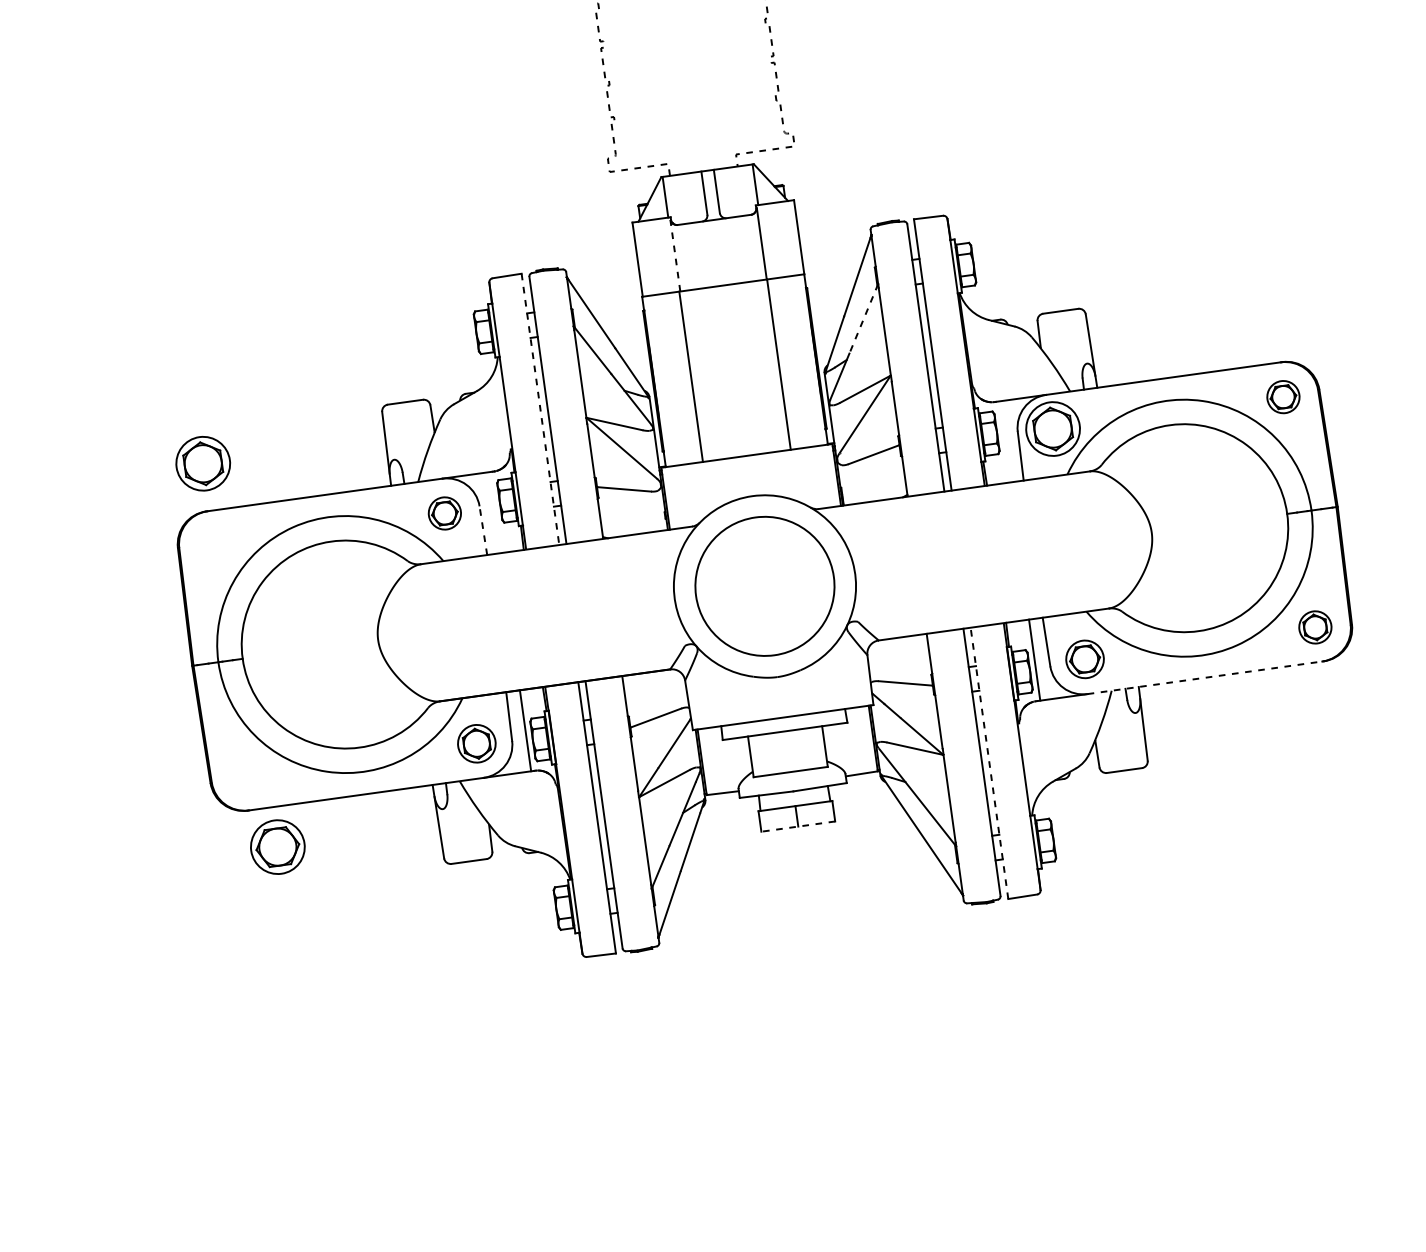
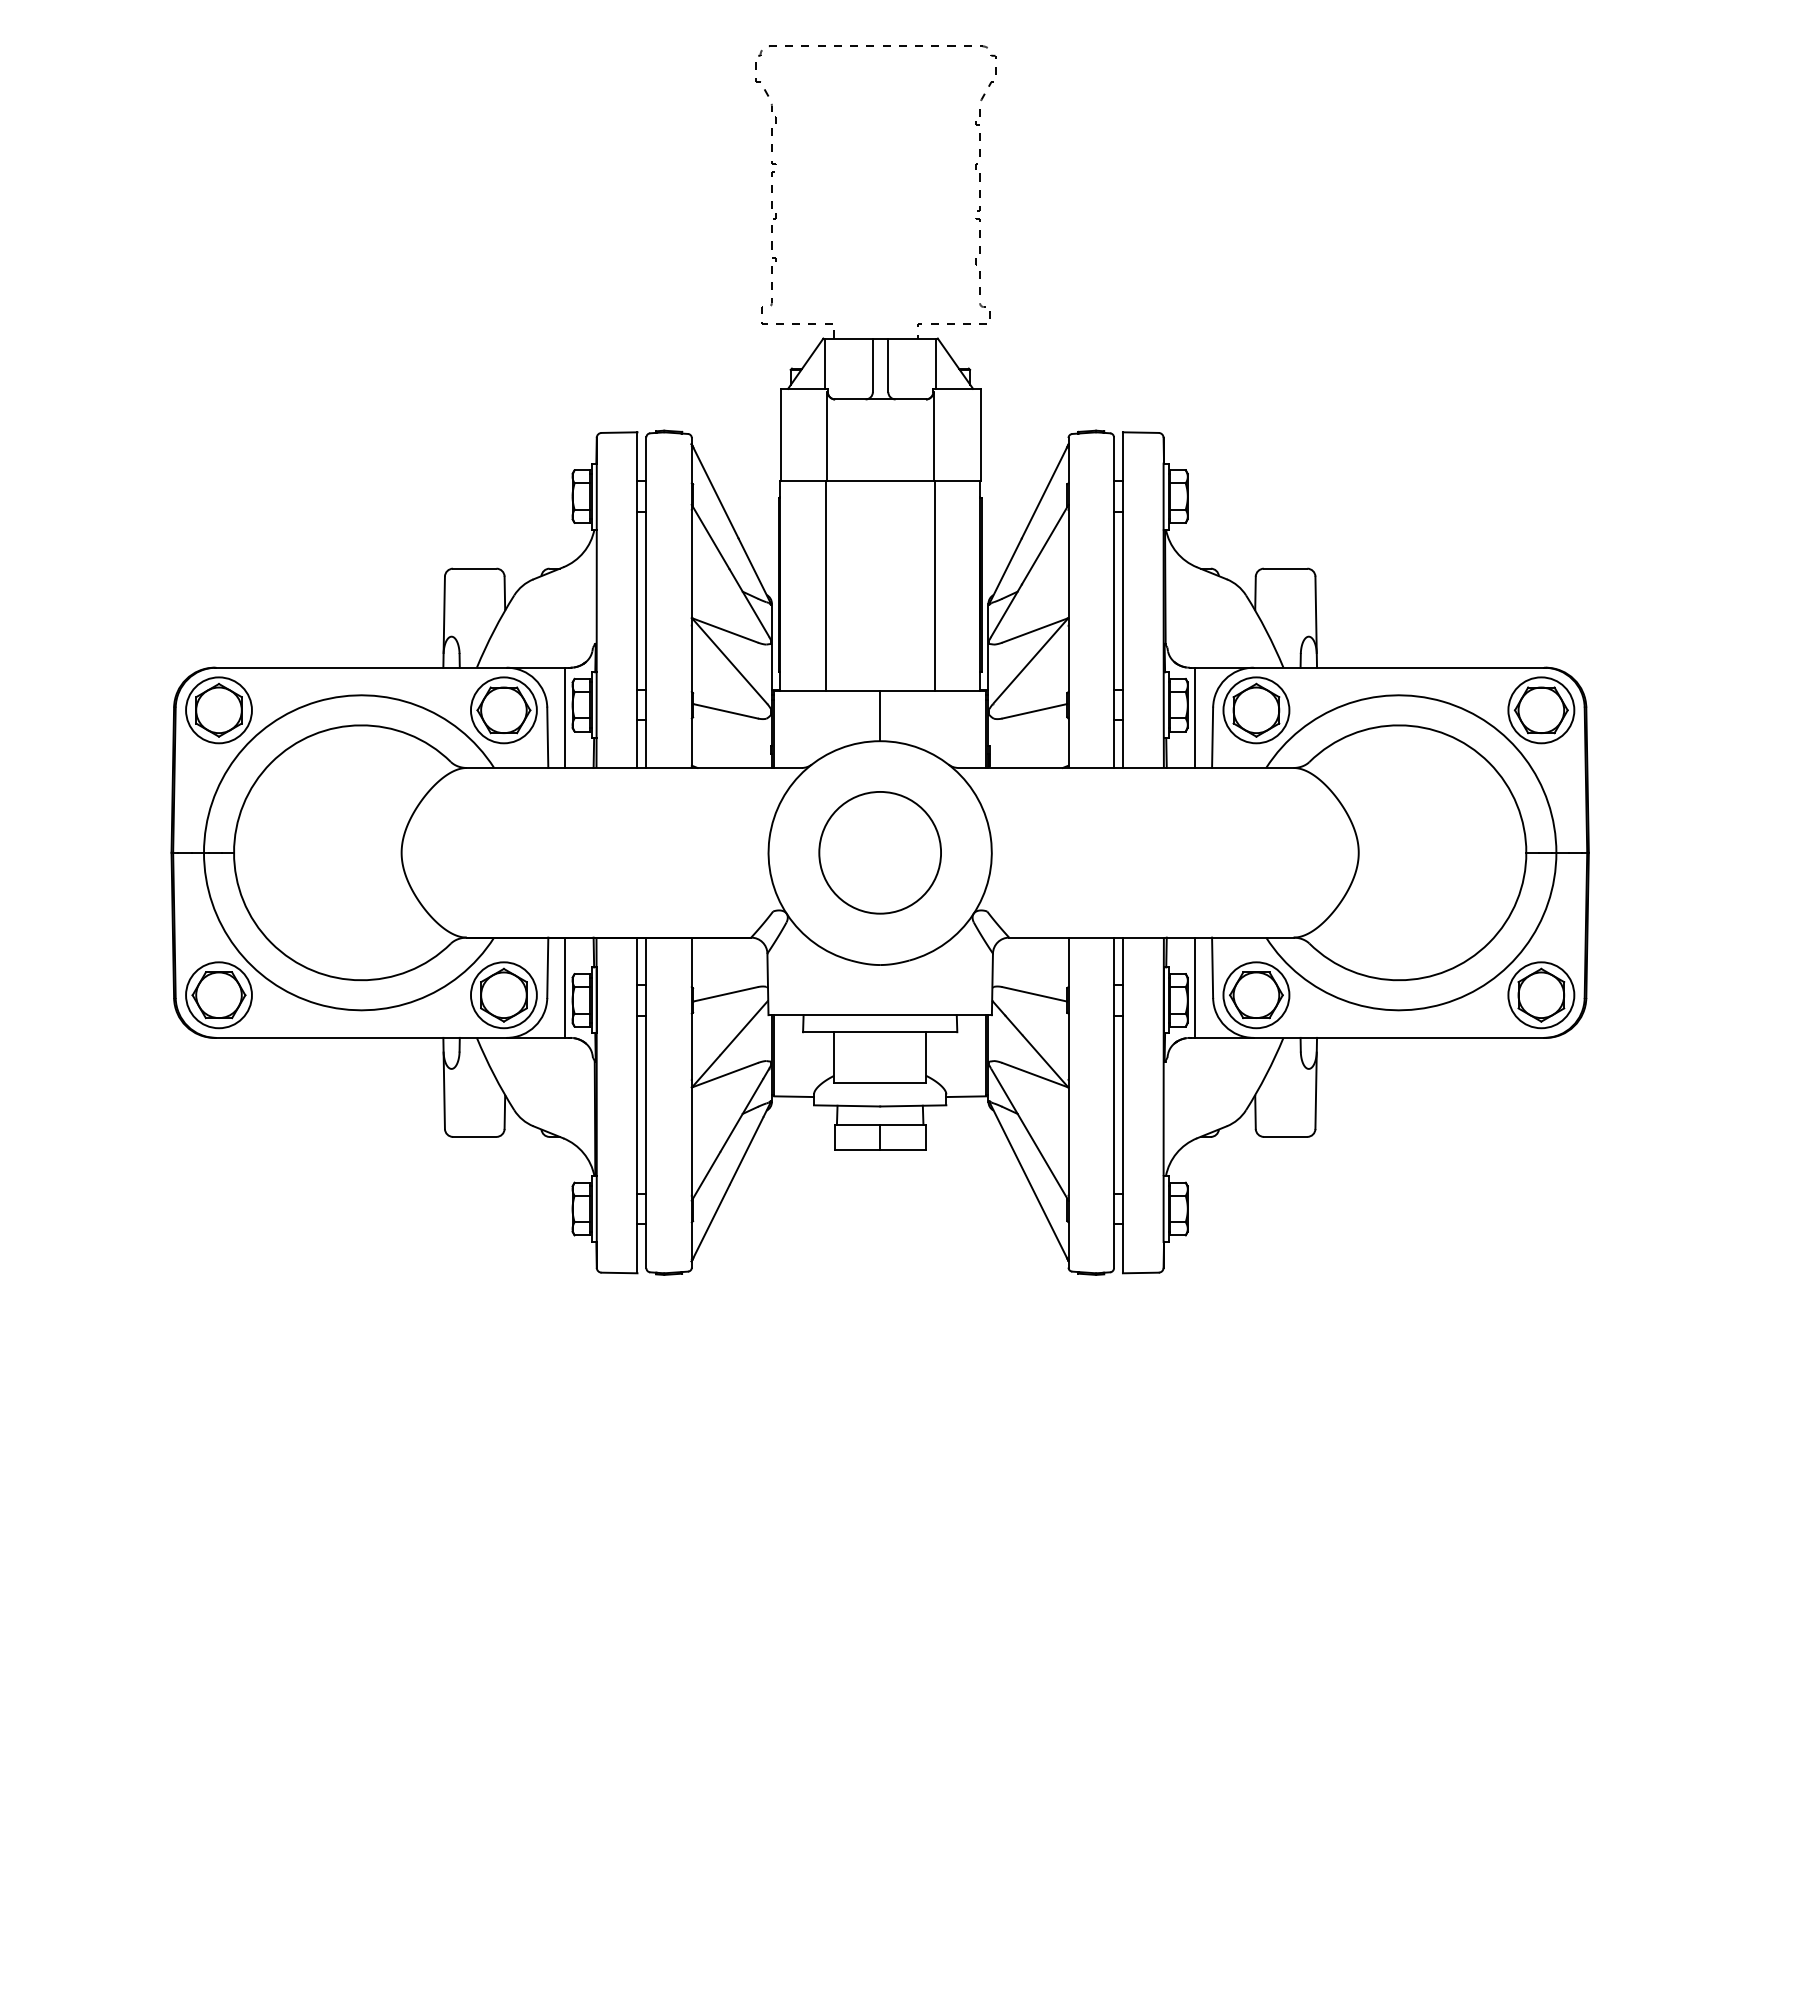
line: (675, 255) -> (827, 435), dashed -> solid
line: (863, 319) -> (1044, 545), dashed -> solid
part: (1283, 397) -> (1541, 710), size x1.67
line: (540, 409) -> (637, 600), dashed -> solid
line: (1004, 441) -> (1195, 717), added
part: (202, 463) -> (218, 710), moved
line: (749, 476) -> (880, 716), added
line: (495, 512) -> (565, 717), added
part: (444, 513) -> (503, 710), size x1.67
line: (483, 530) -> (547, 737), dashed -> solid
circle: (765, 586) -> (880, 852), size x0.71
part: (1315, 627) -> (1541, 995), size x1.67
part: (1085, 659) -> (1256, 995), size x1.43
line: (1205, 677) -> (1399, 1037), dashed -> solid
part: (476, 743) -> (503, 995), size x1.43
line: (989, 763) -> (1122, 1105), dashed -> solid
line: (798, 826) -> (880, 1150), dashed -> solid
part: (277, 847) -> (218, 995), moved

